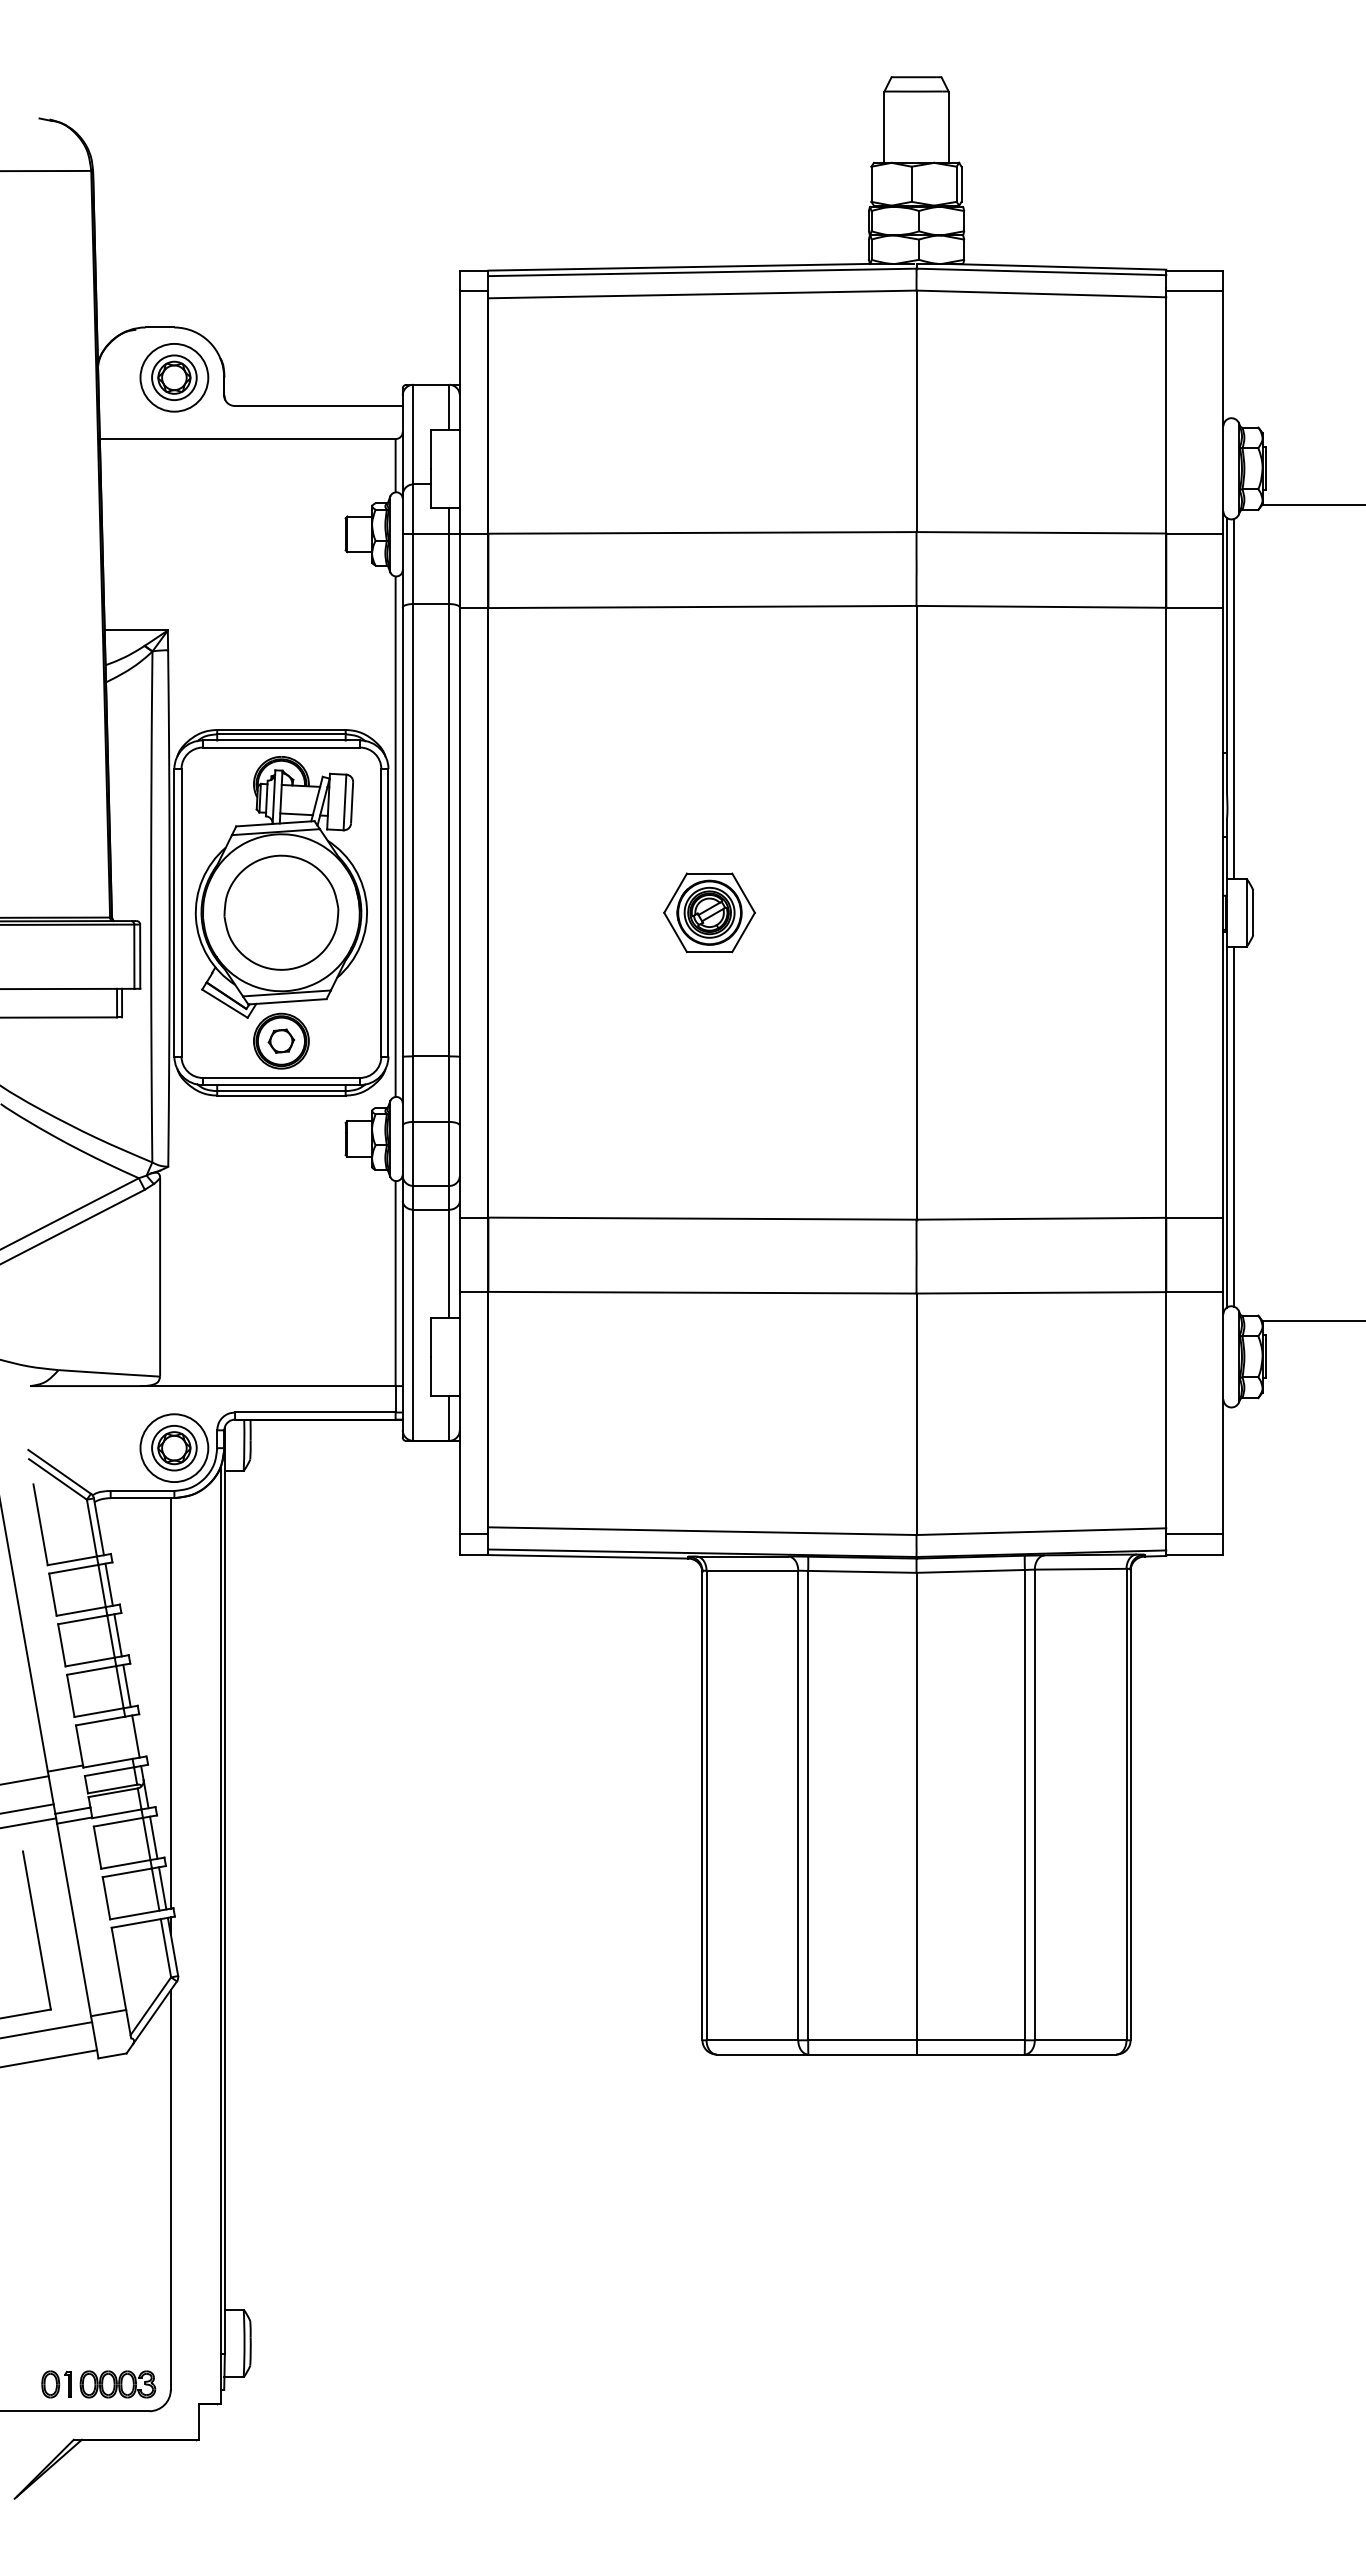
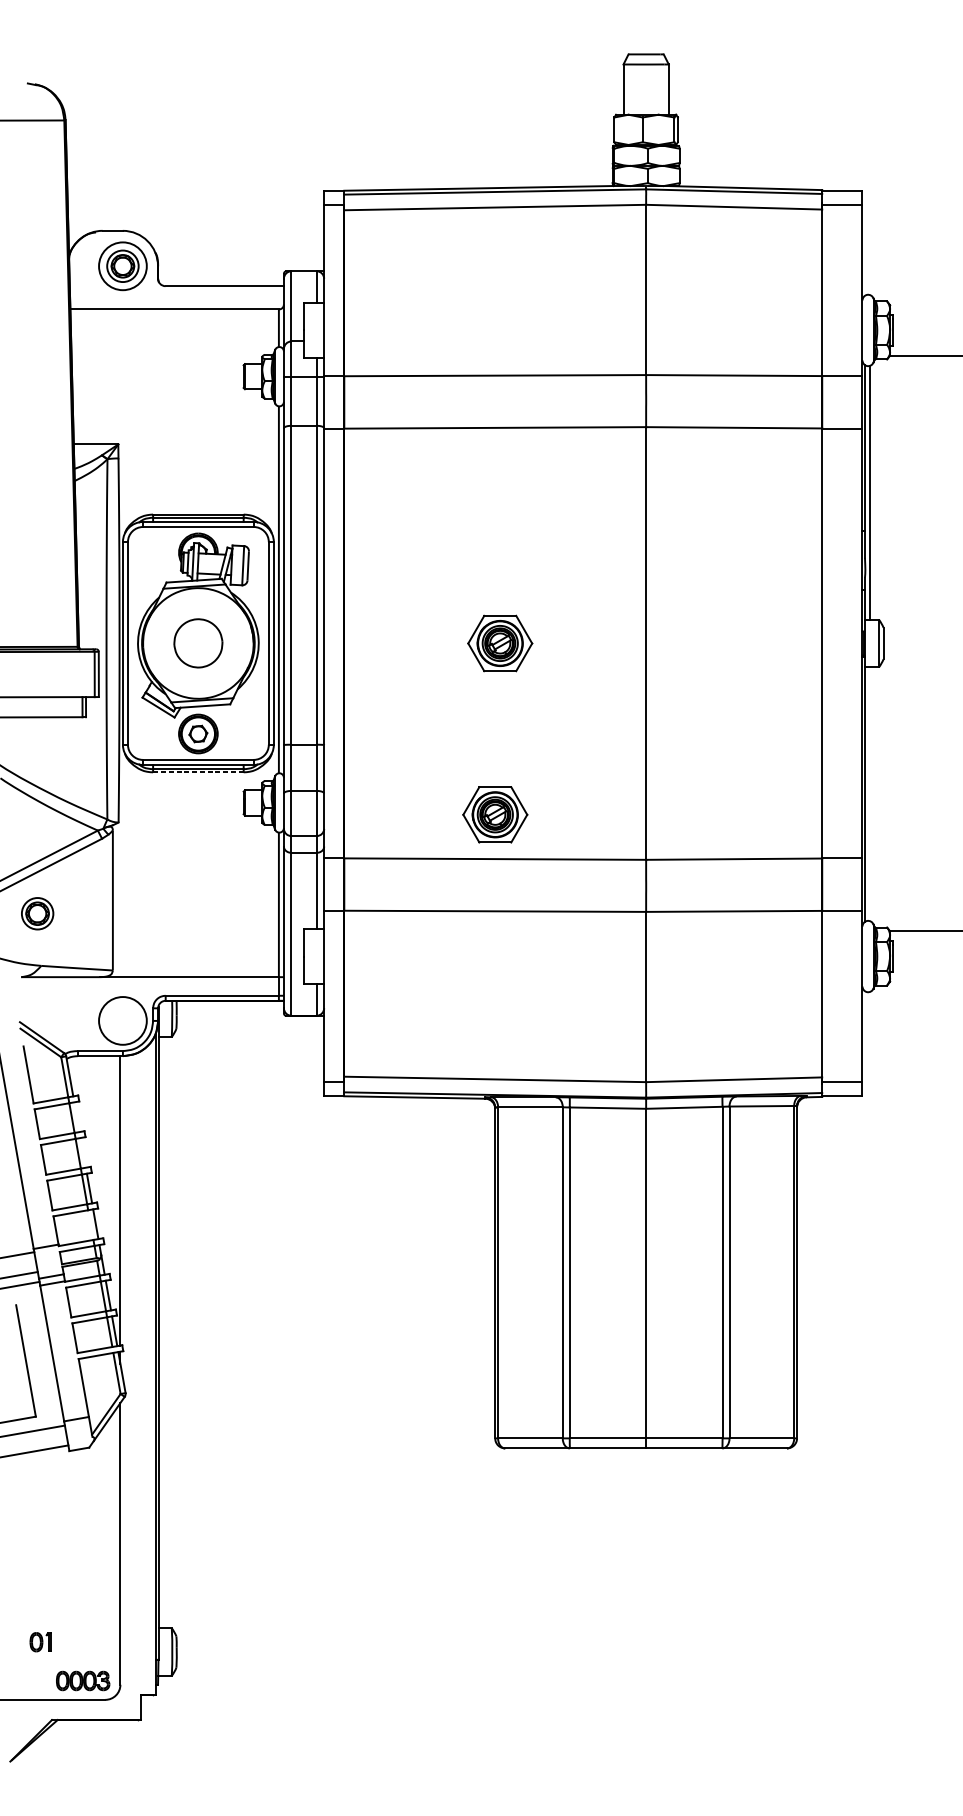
part: (281, 912) -> (198, 643), size x0.6
line: (280, 1095) -> (197, 772), solid -> dashed
line: (1234, 1126) -> (870, 794), removed
part: (702, 1155) -> (495, 814), added
part: (174, 1448) -> (37, 913), moved
line: (108, 1584) -> (76, 1117), removed
line: (117, 1635) -> (82, 1152), removed
part: (56, 2384) -> (40, 1642), moved

